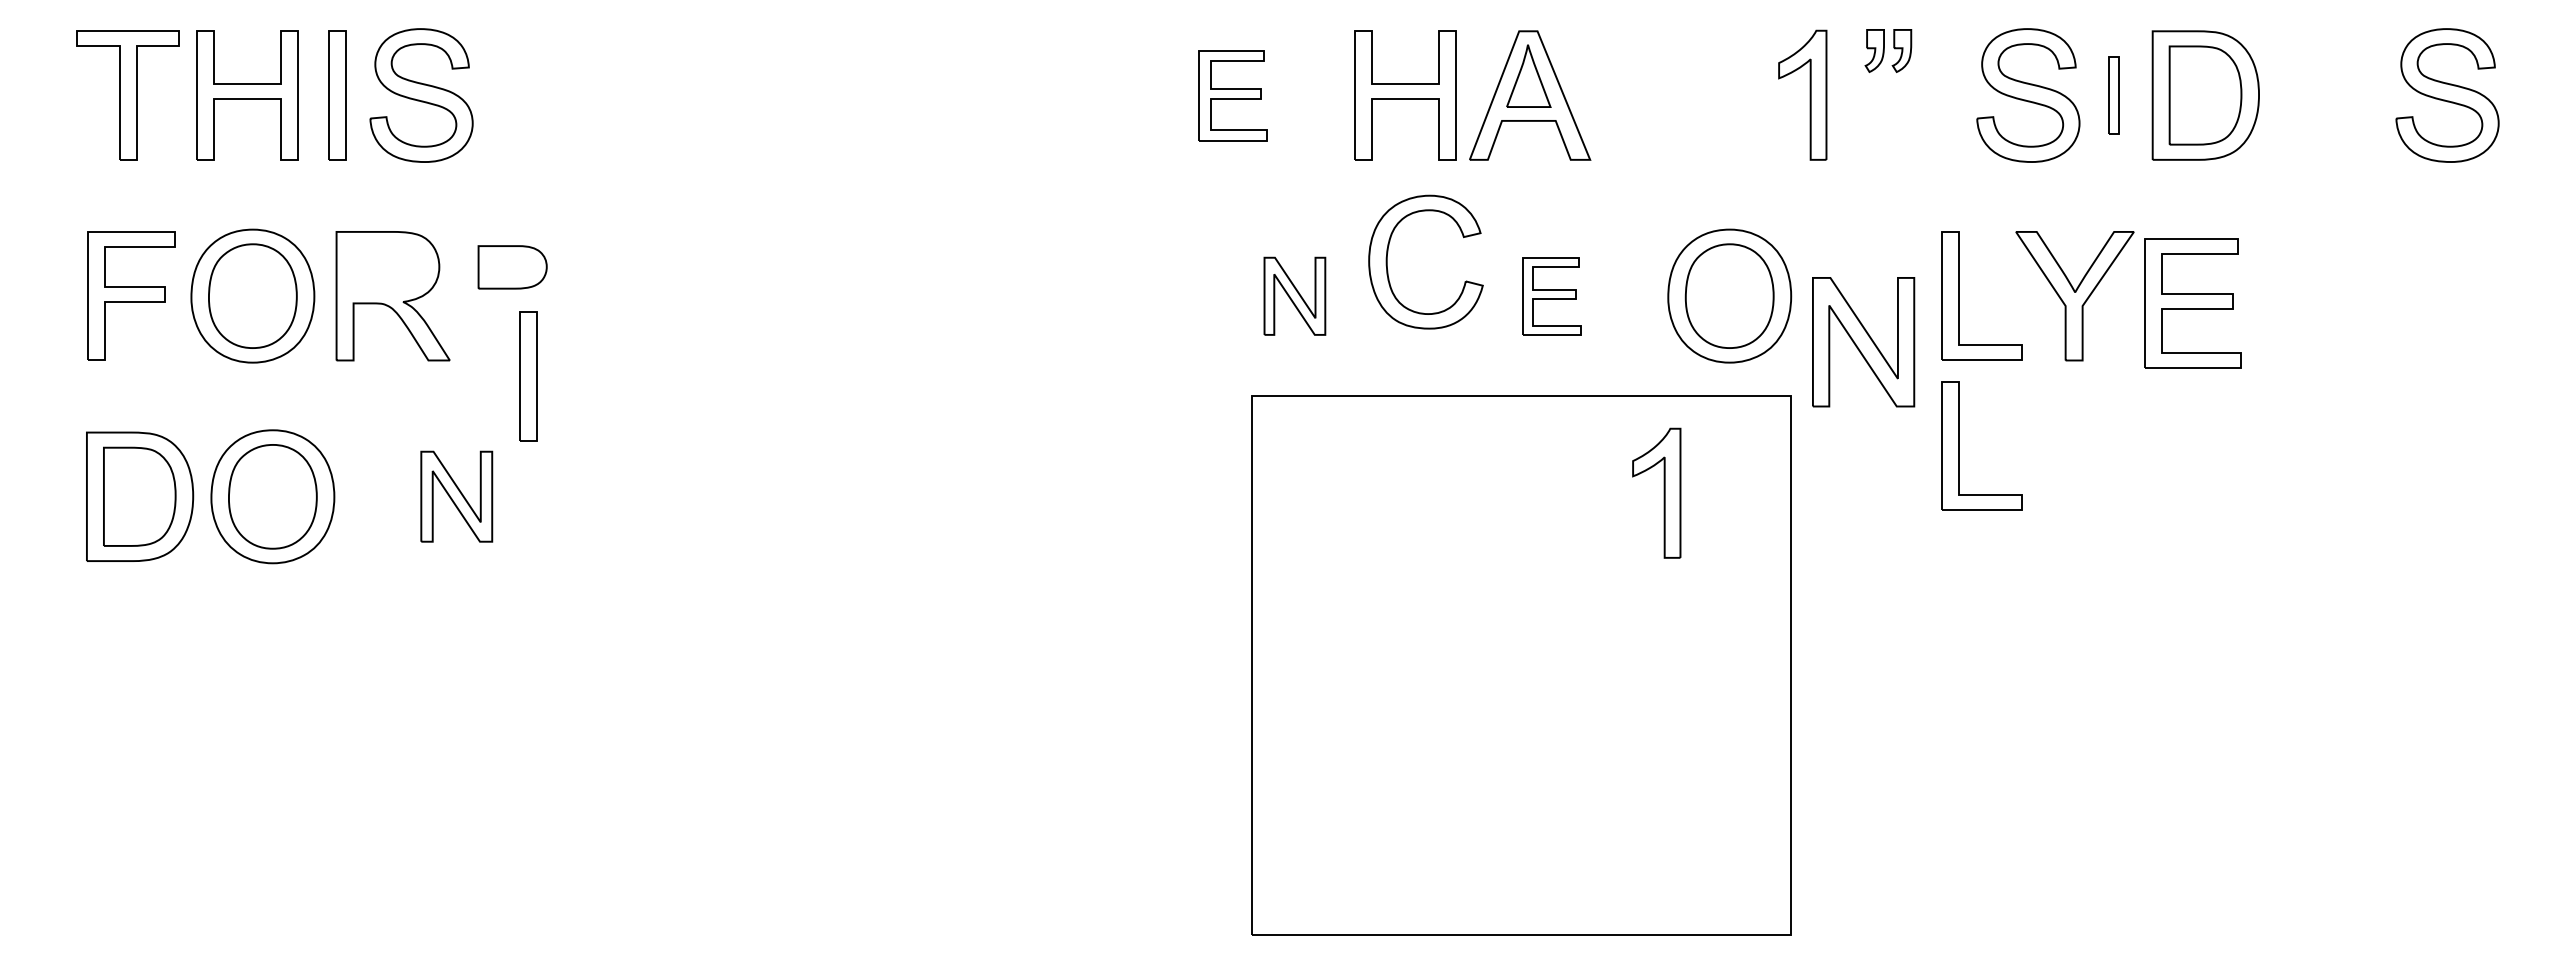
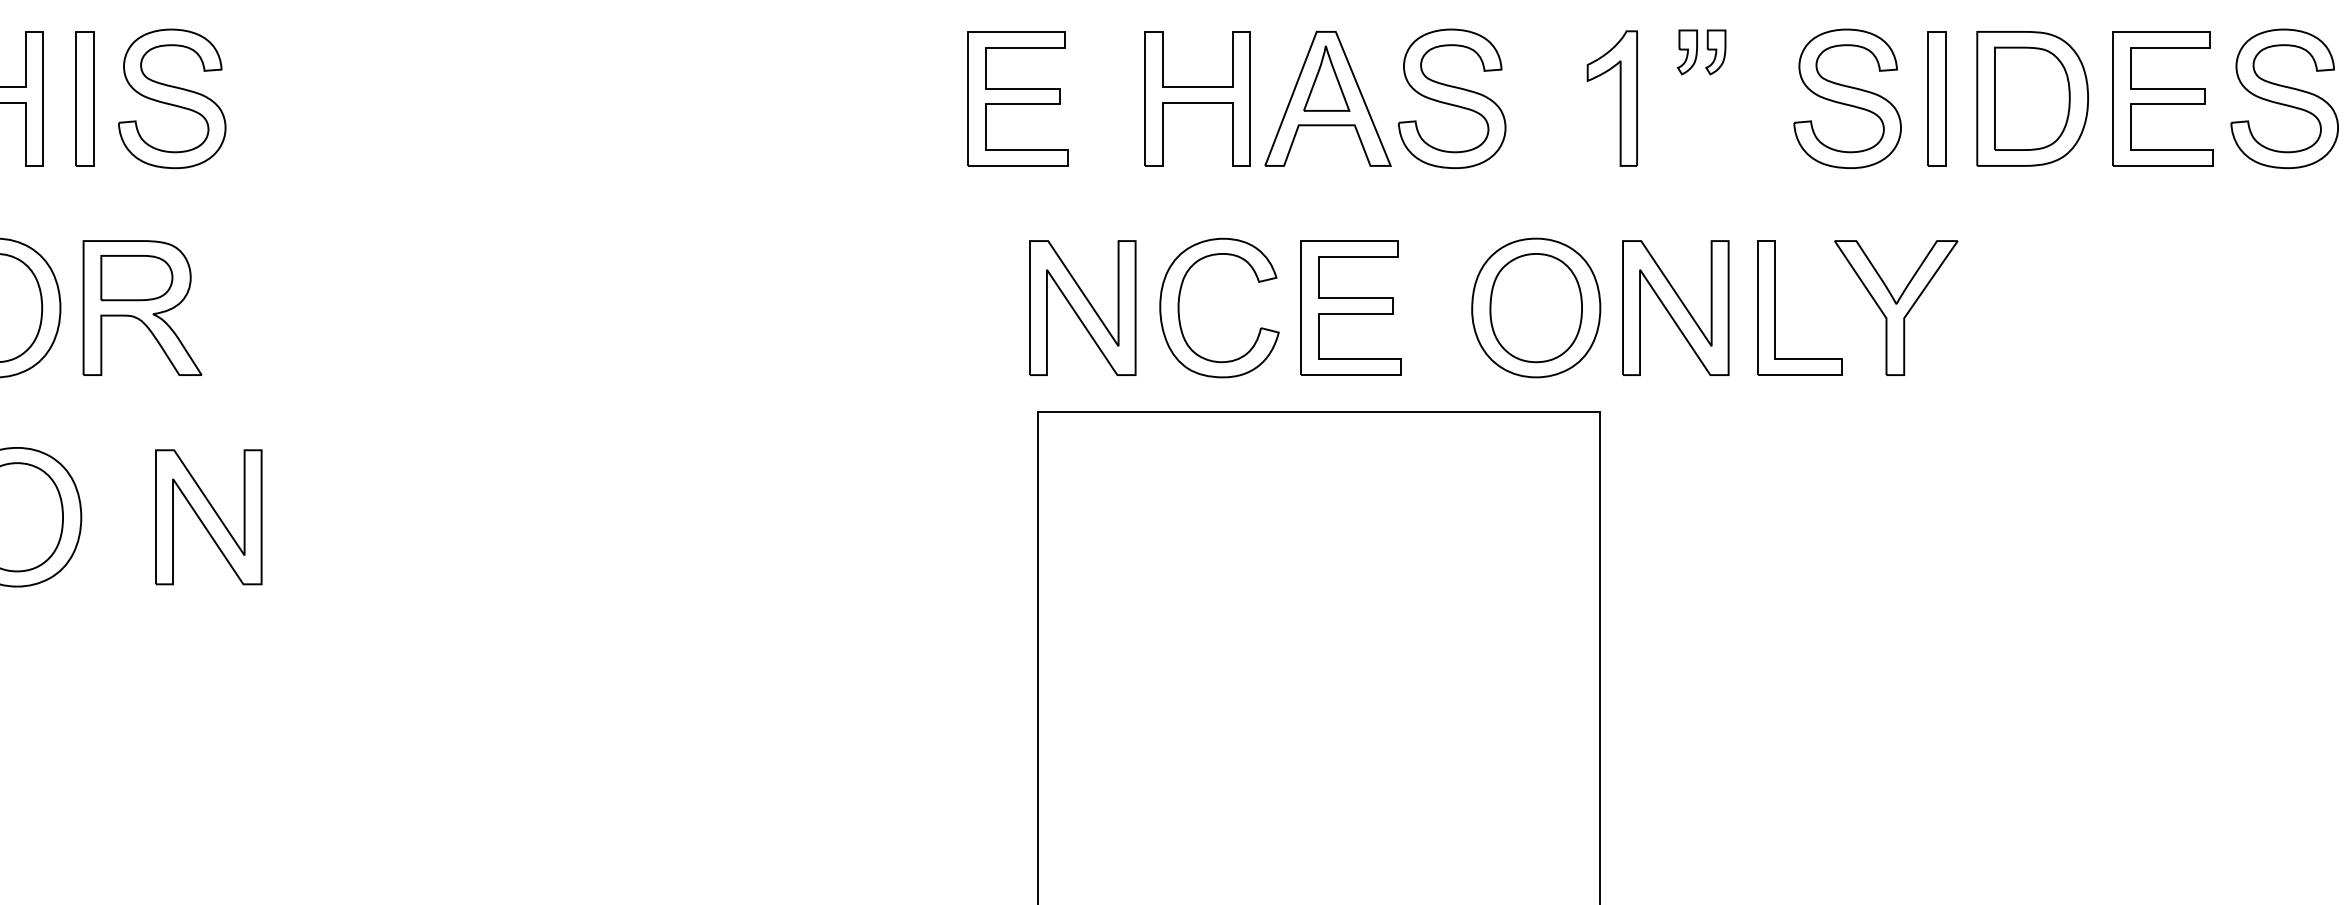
part: (1232, 95) -> (1017, 98), size x1.43
part: (1649, 95) -> (1452, 98), added
part: (2114, 95) -> (1937, 98), size x1.67
part: (1387, 261) -> (1179, 307), moved
part: (512, 267) -> (136, 278), moved
part: (1551, 295) -> (1350, 307), size x1.67
part: (1294, 296) -> (1082, 308), size x1.67
part: (2192, 303) -> (2162, 98), moved
part: (1863, 342) -> (1675, 308), moved
part: (528, 376) -> (283, 391), removed
part: (1959, 445) -> (1775, 463), removed
part: (1663, 492) -> (1467, 512), removed
part: (456, 496) -> (208, 516), size x1.43

